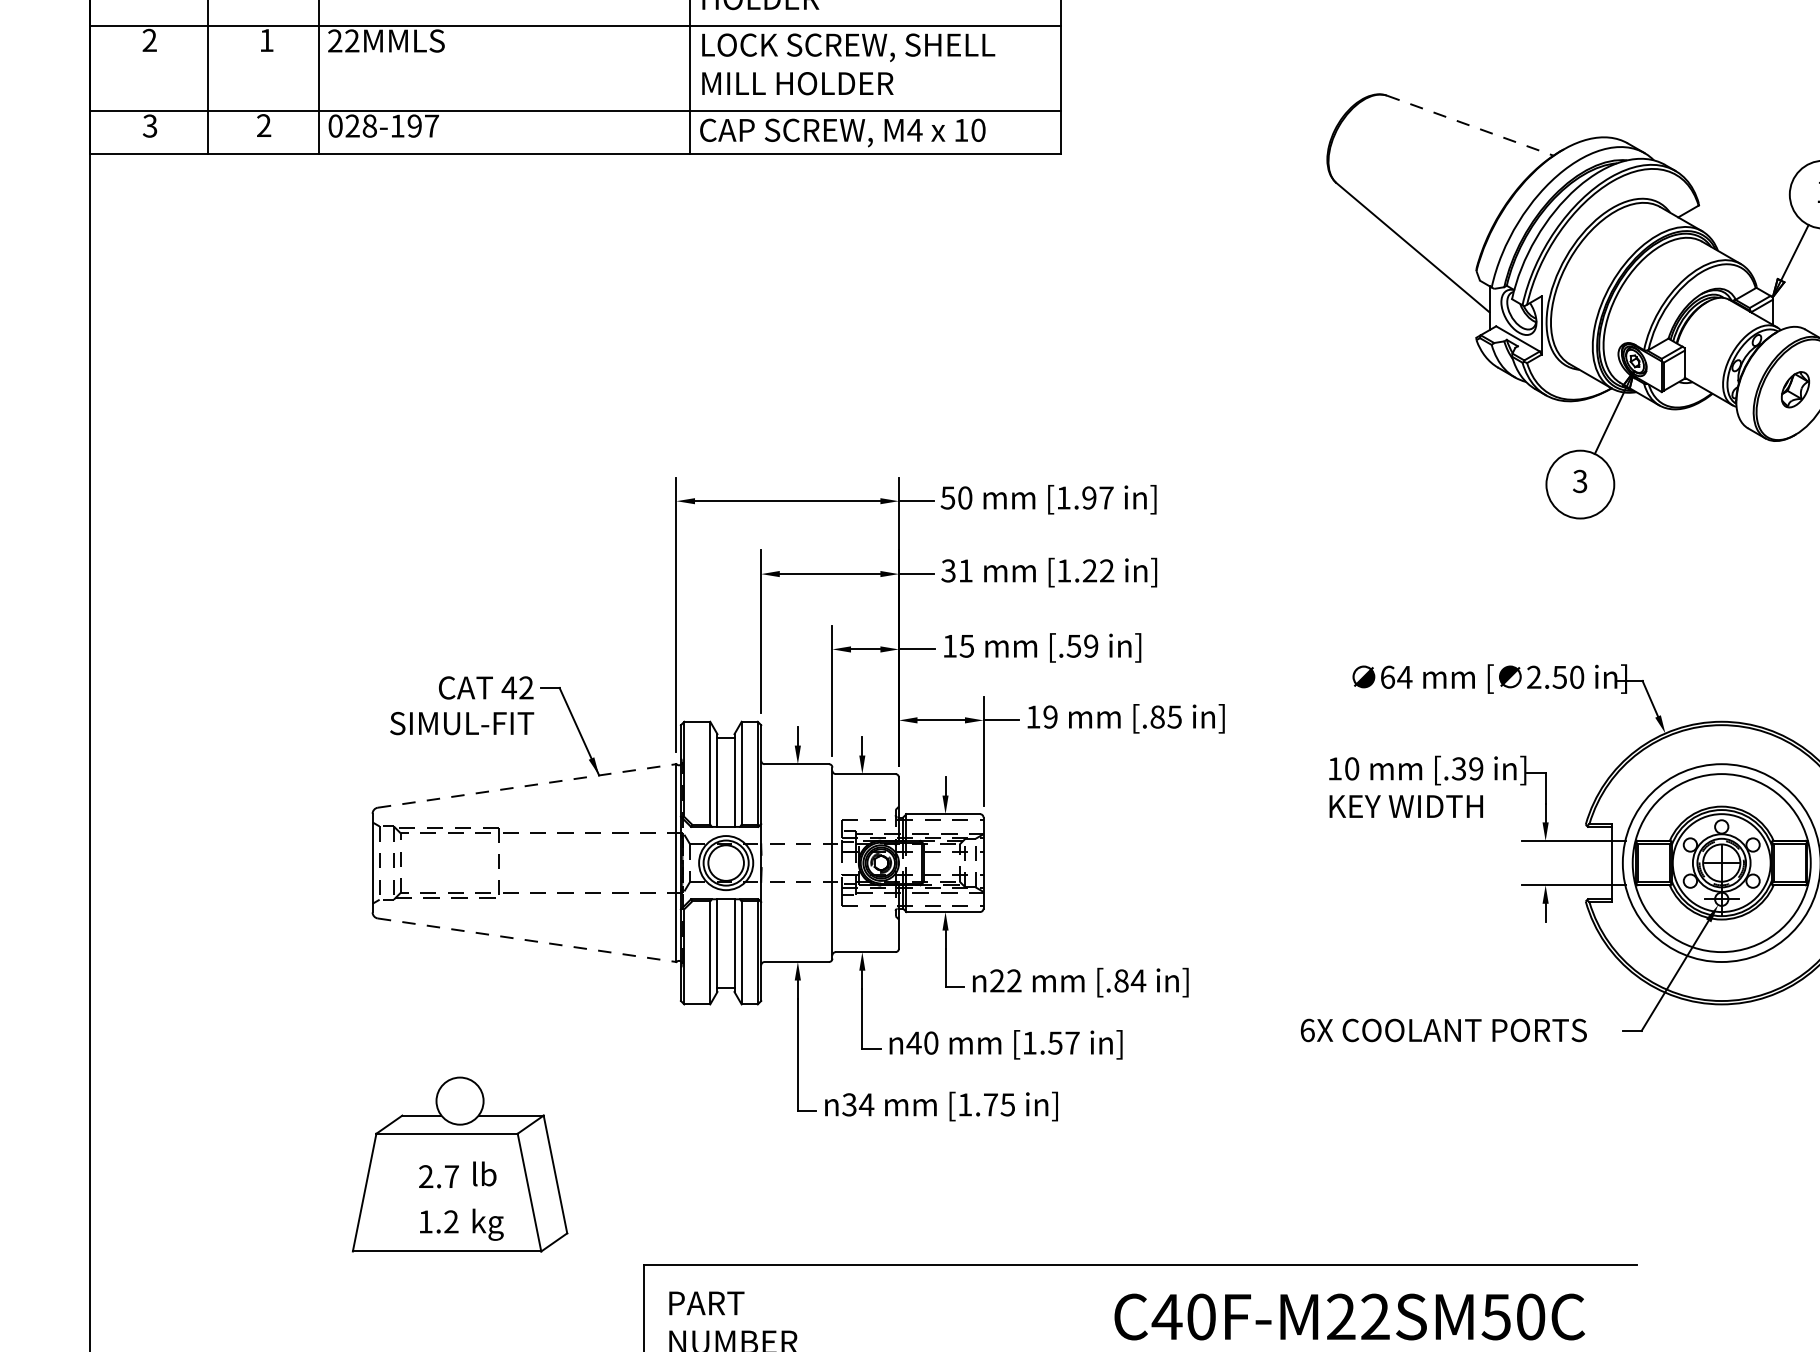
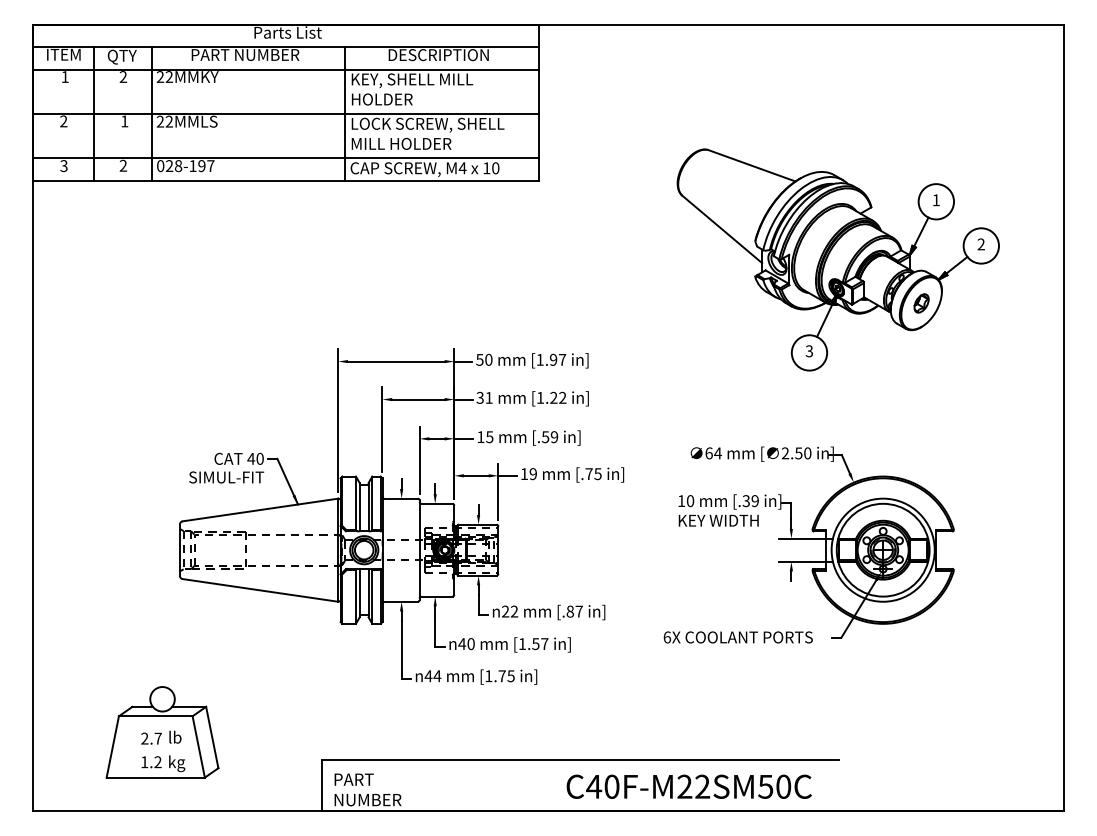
line: (1471, 126) -> (752, 166), dashed -> solid
text: (525, 687) -> (259, 458), 42 -> 40
text: (1156, 717) -> (588, 474), [.85 -> [.75
line: (527, 786) -> (260, 510), dashed -> solid
line: (527, 940) -> (260, 590), dashed -> solid
text: (1139, 980) -> (579, 611), [.84 -> [.87
text: (849, 1105) -> (428, 676), n34 -> n44
part: (459, 1164) -> (162, 732), moved

